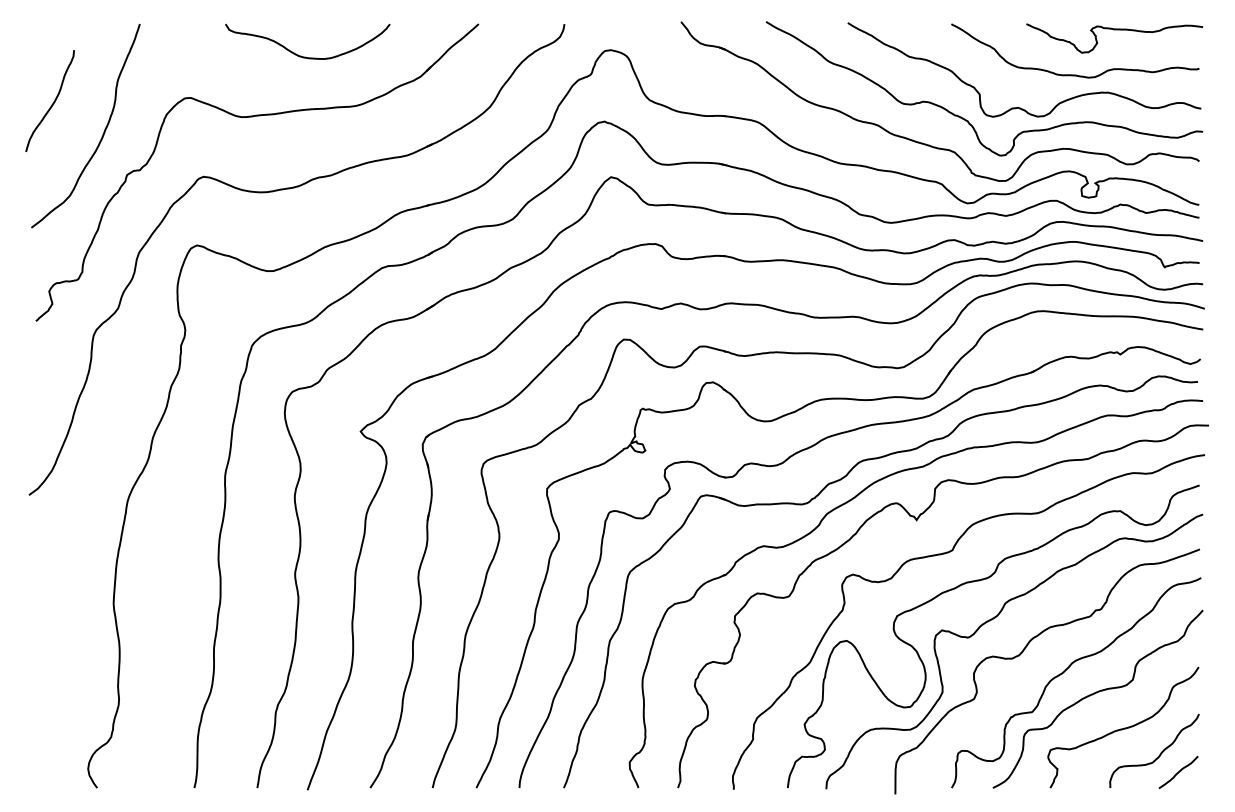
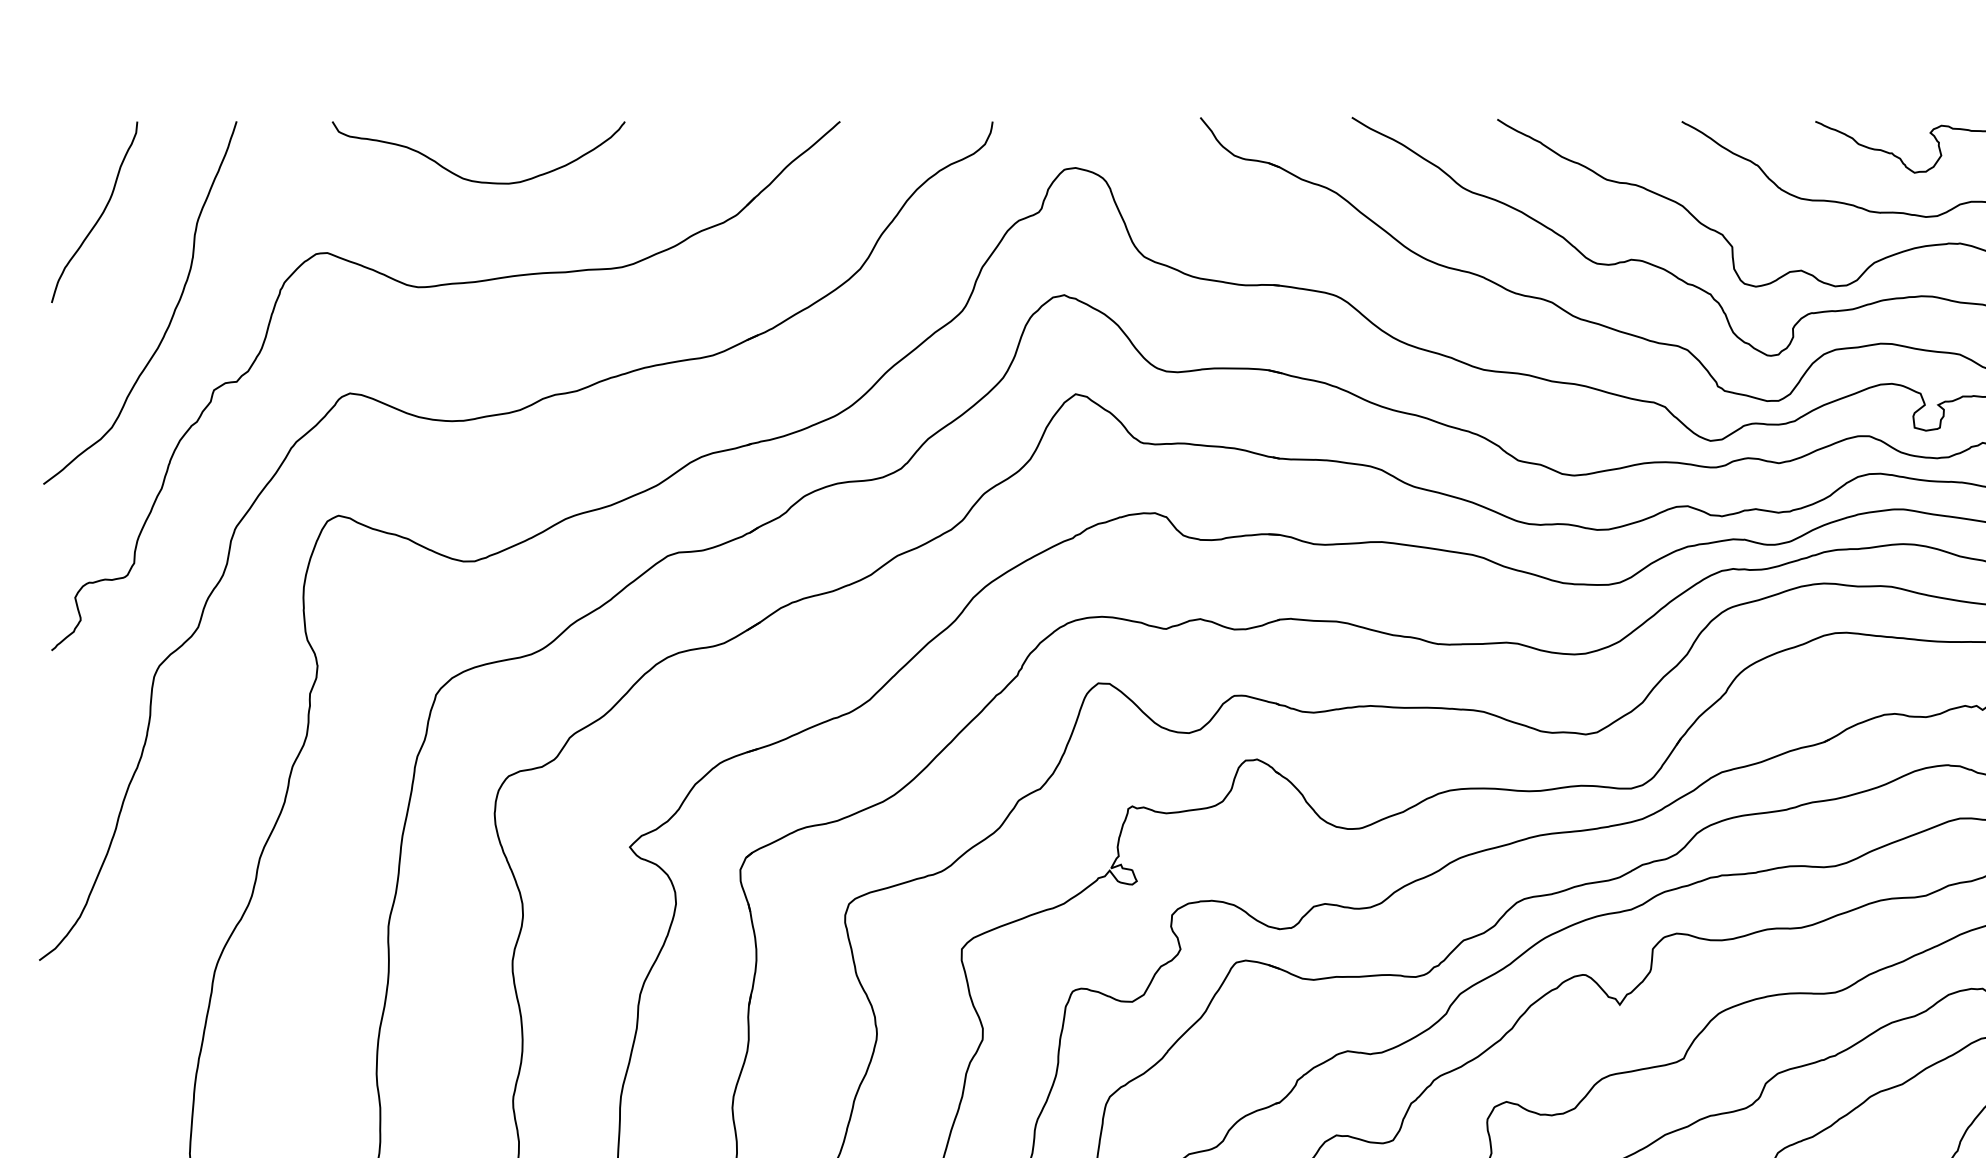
curve: (305, 56) -> (474, 179), moved
curve: (53, 101) -> (100, 213), moved

